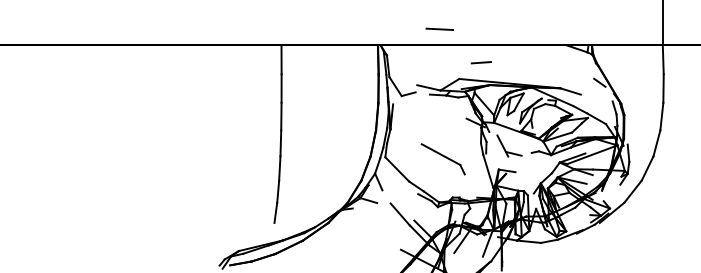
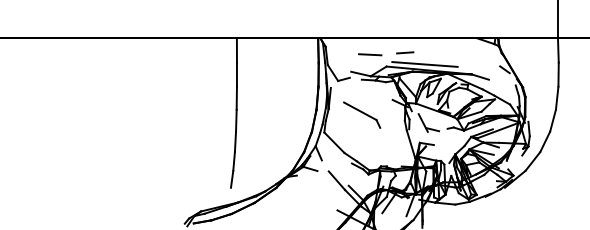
line: (440, 29) -> (370, 54), moved
line: (504, 76) -> (424, 64), added
part: (443, 158) -> (362, 114), moved

